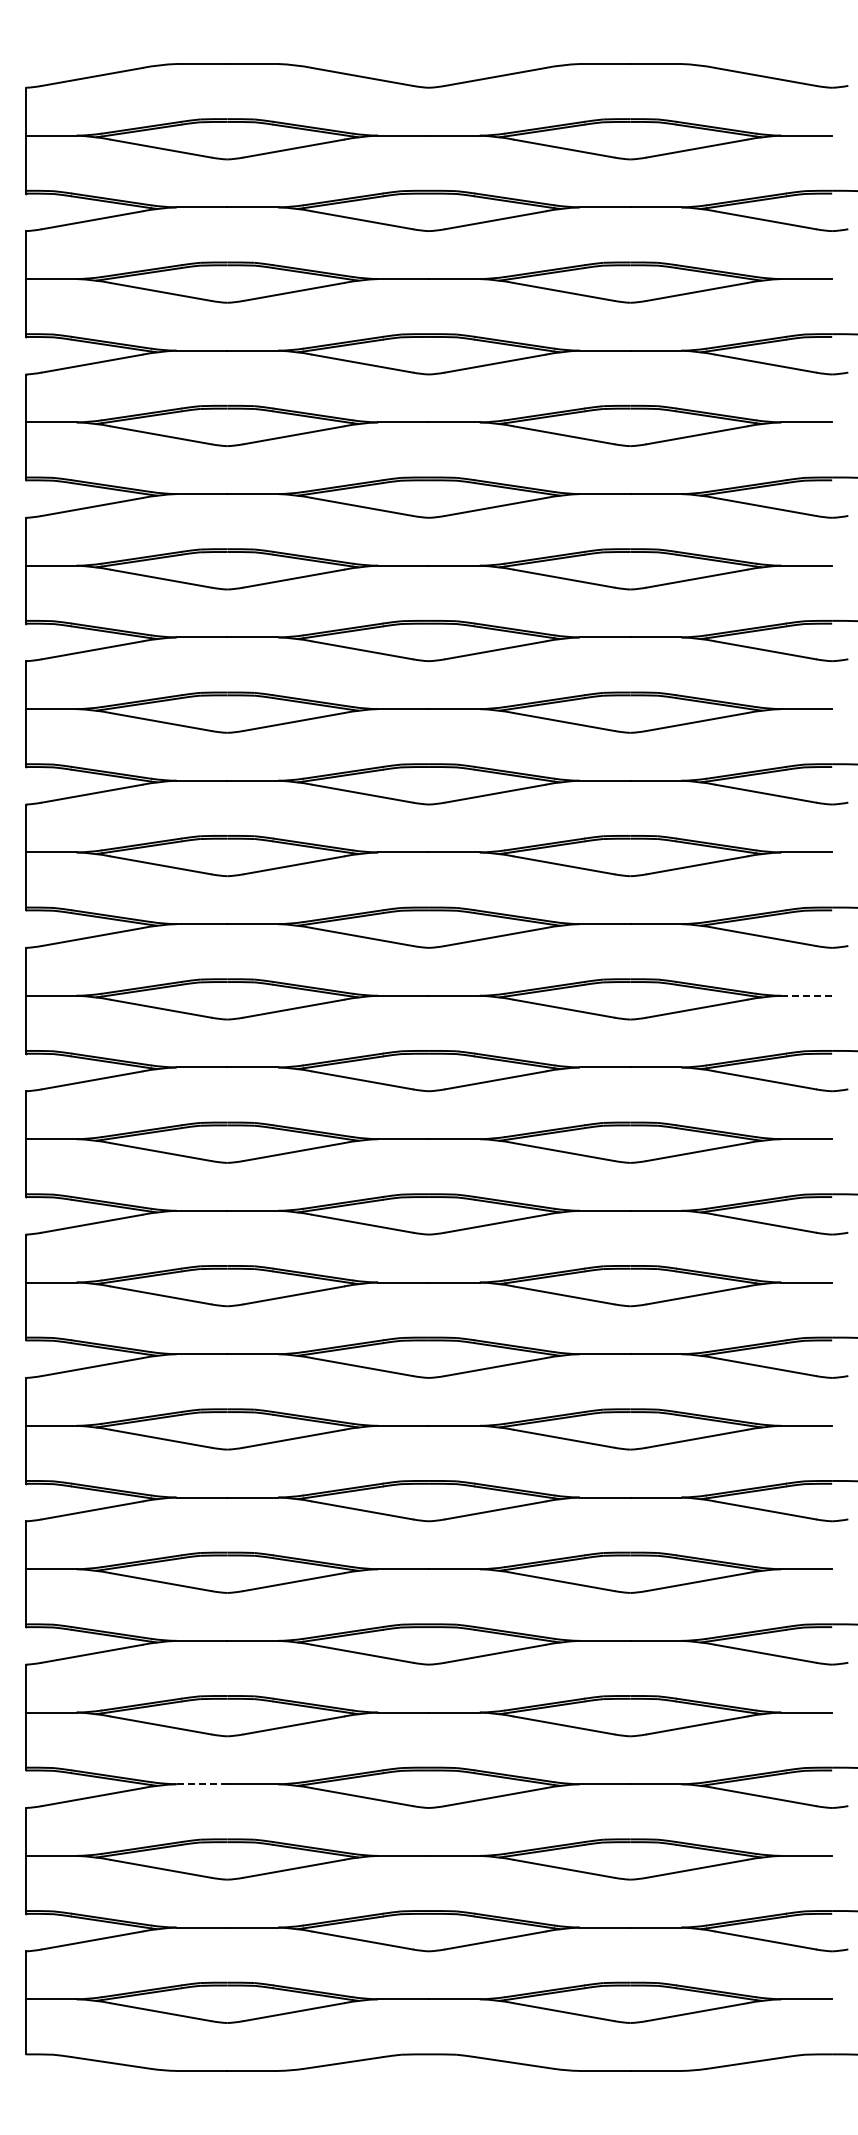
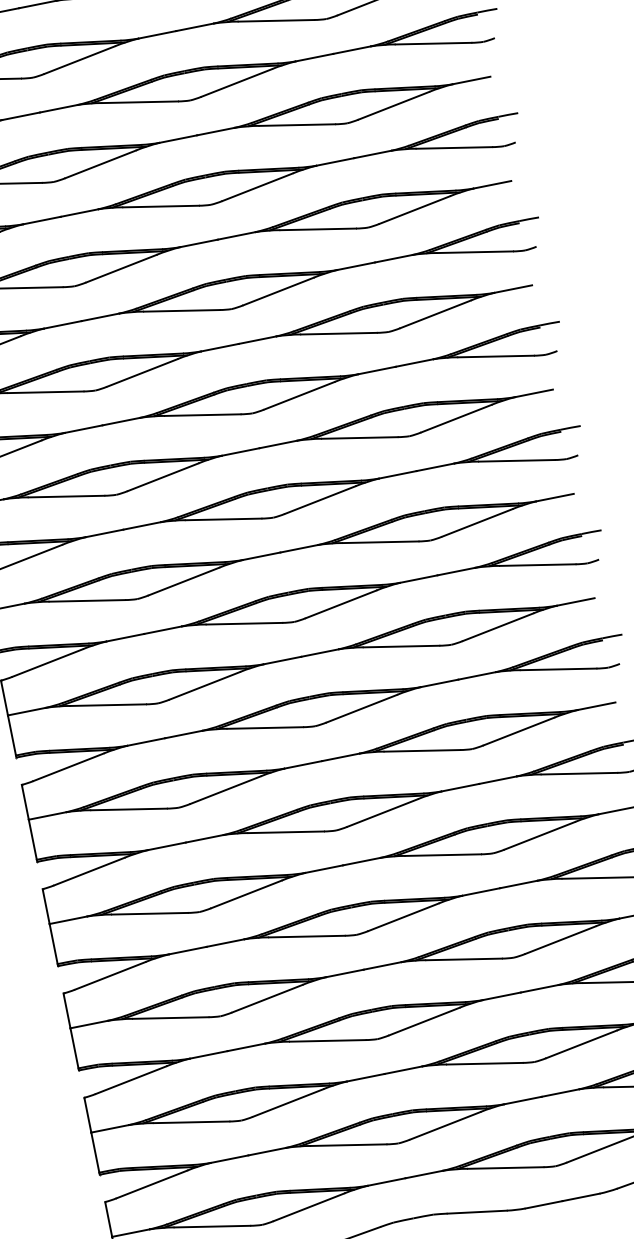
line: (807, 995) -> (534, 392), dashed -> solid
line: (202, 1784) -> (209, 1054), dashed -> solid

